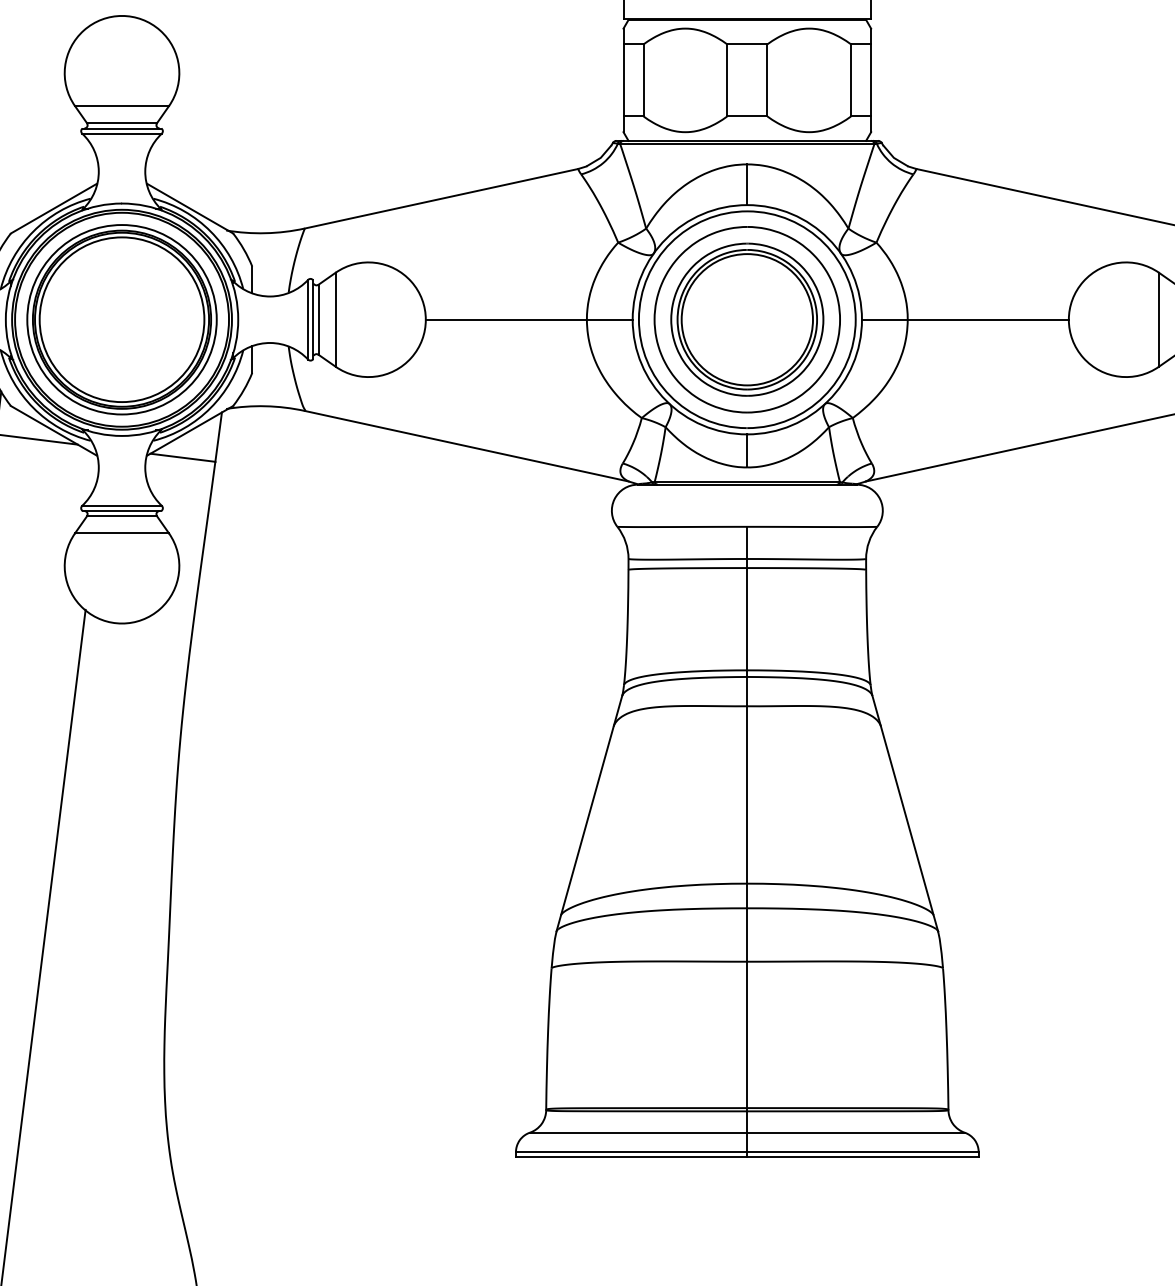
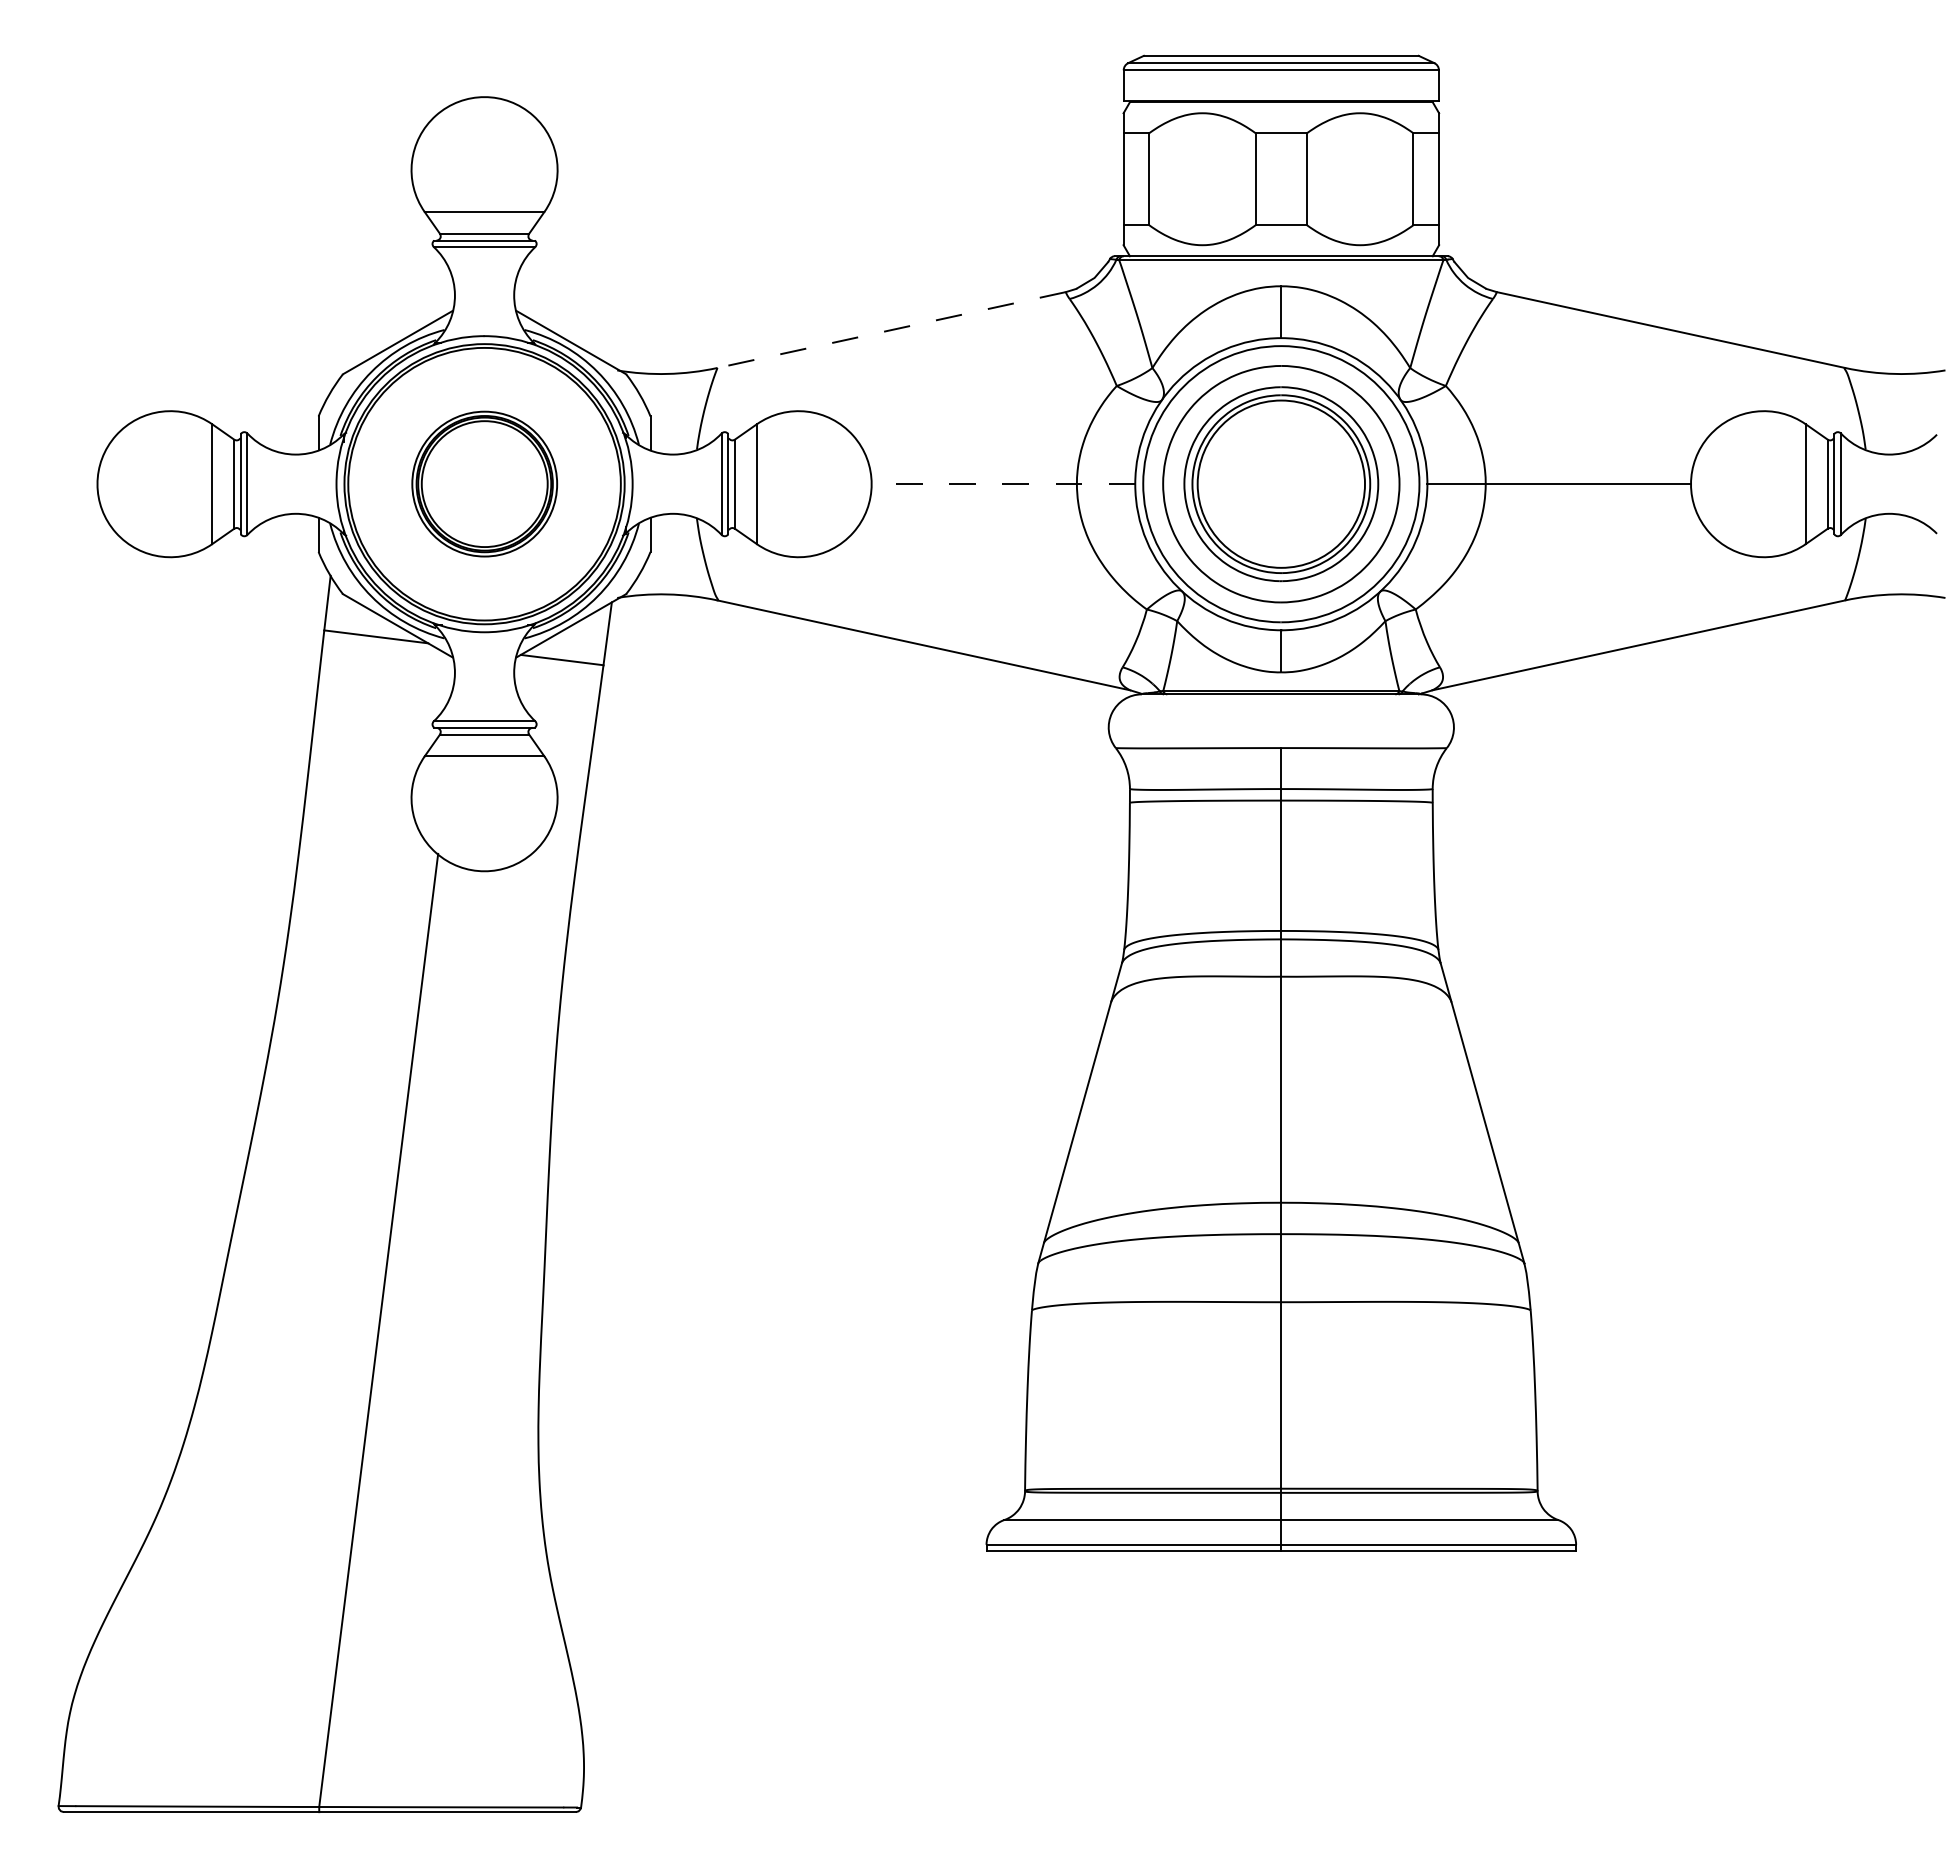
line: (441, 199) -> (891, 330), solid -> dashed
part: (121, 319) -> (484, 483), size x0.6
line: (529, 319) -> (1003, 484), solid -> dashed

